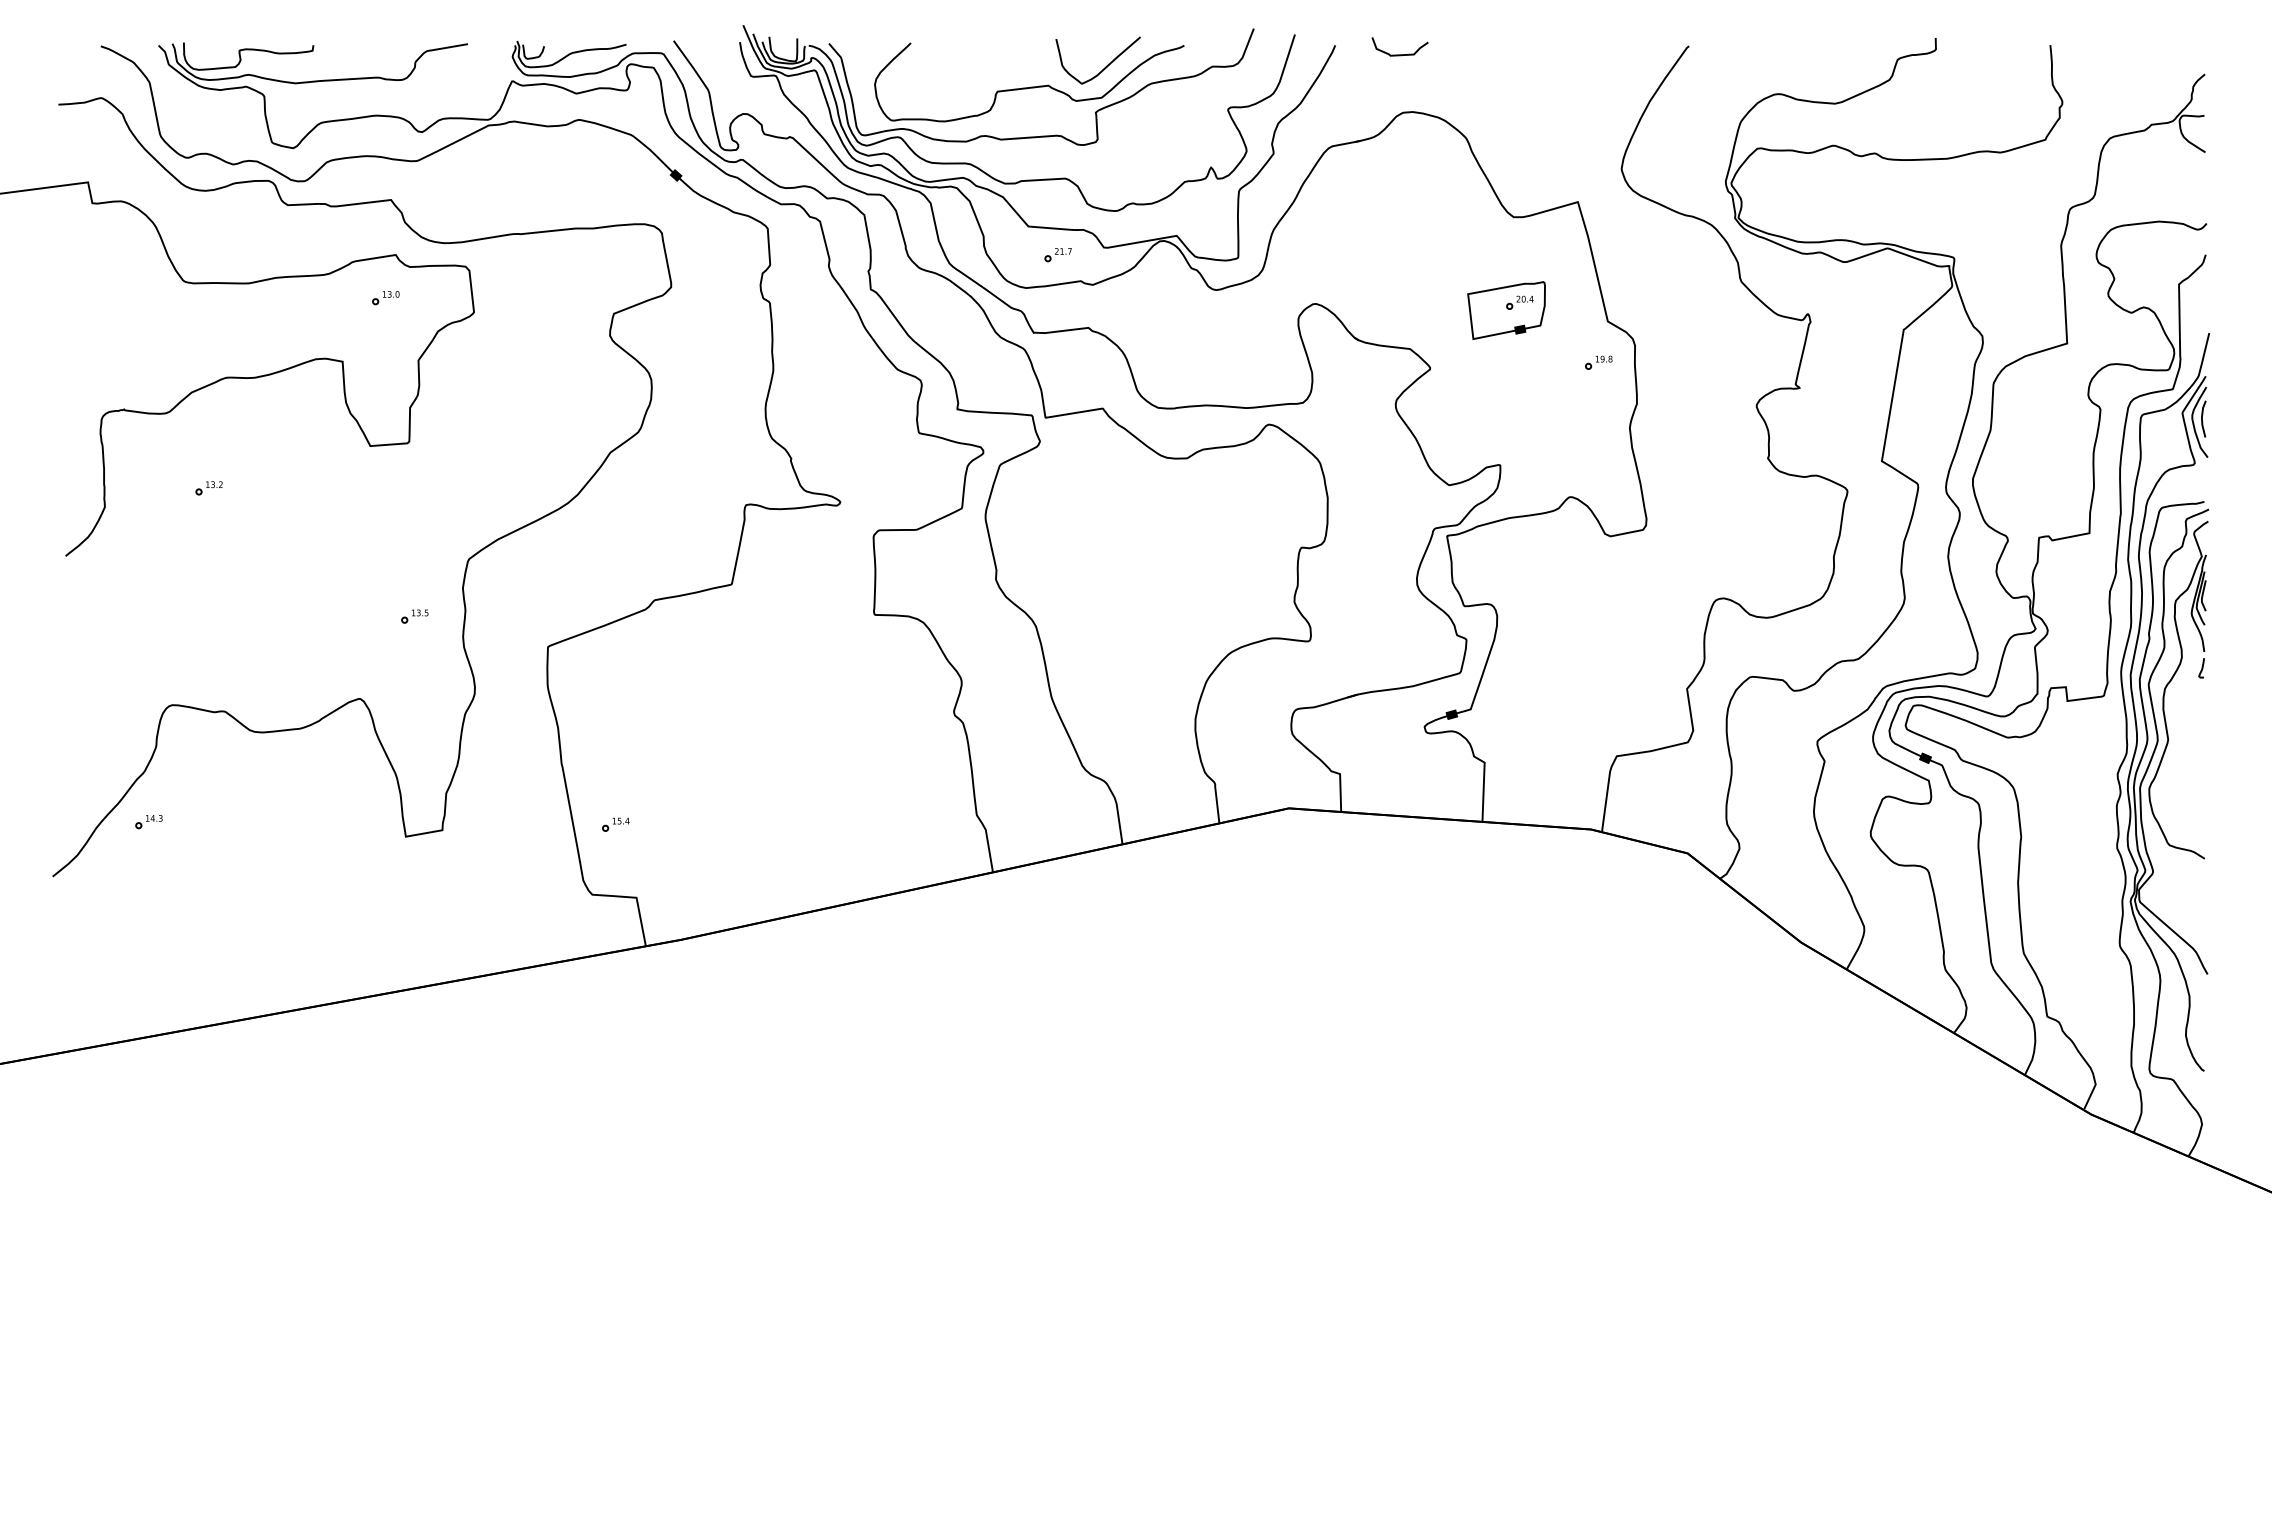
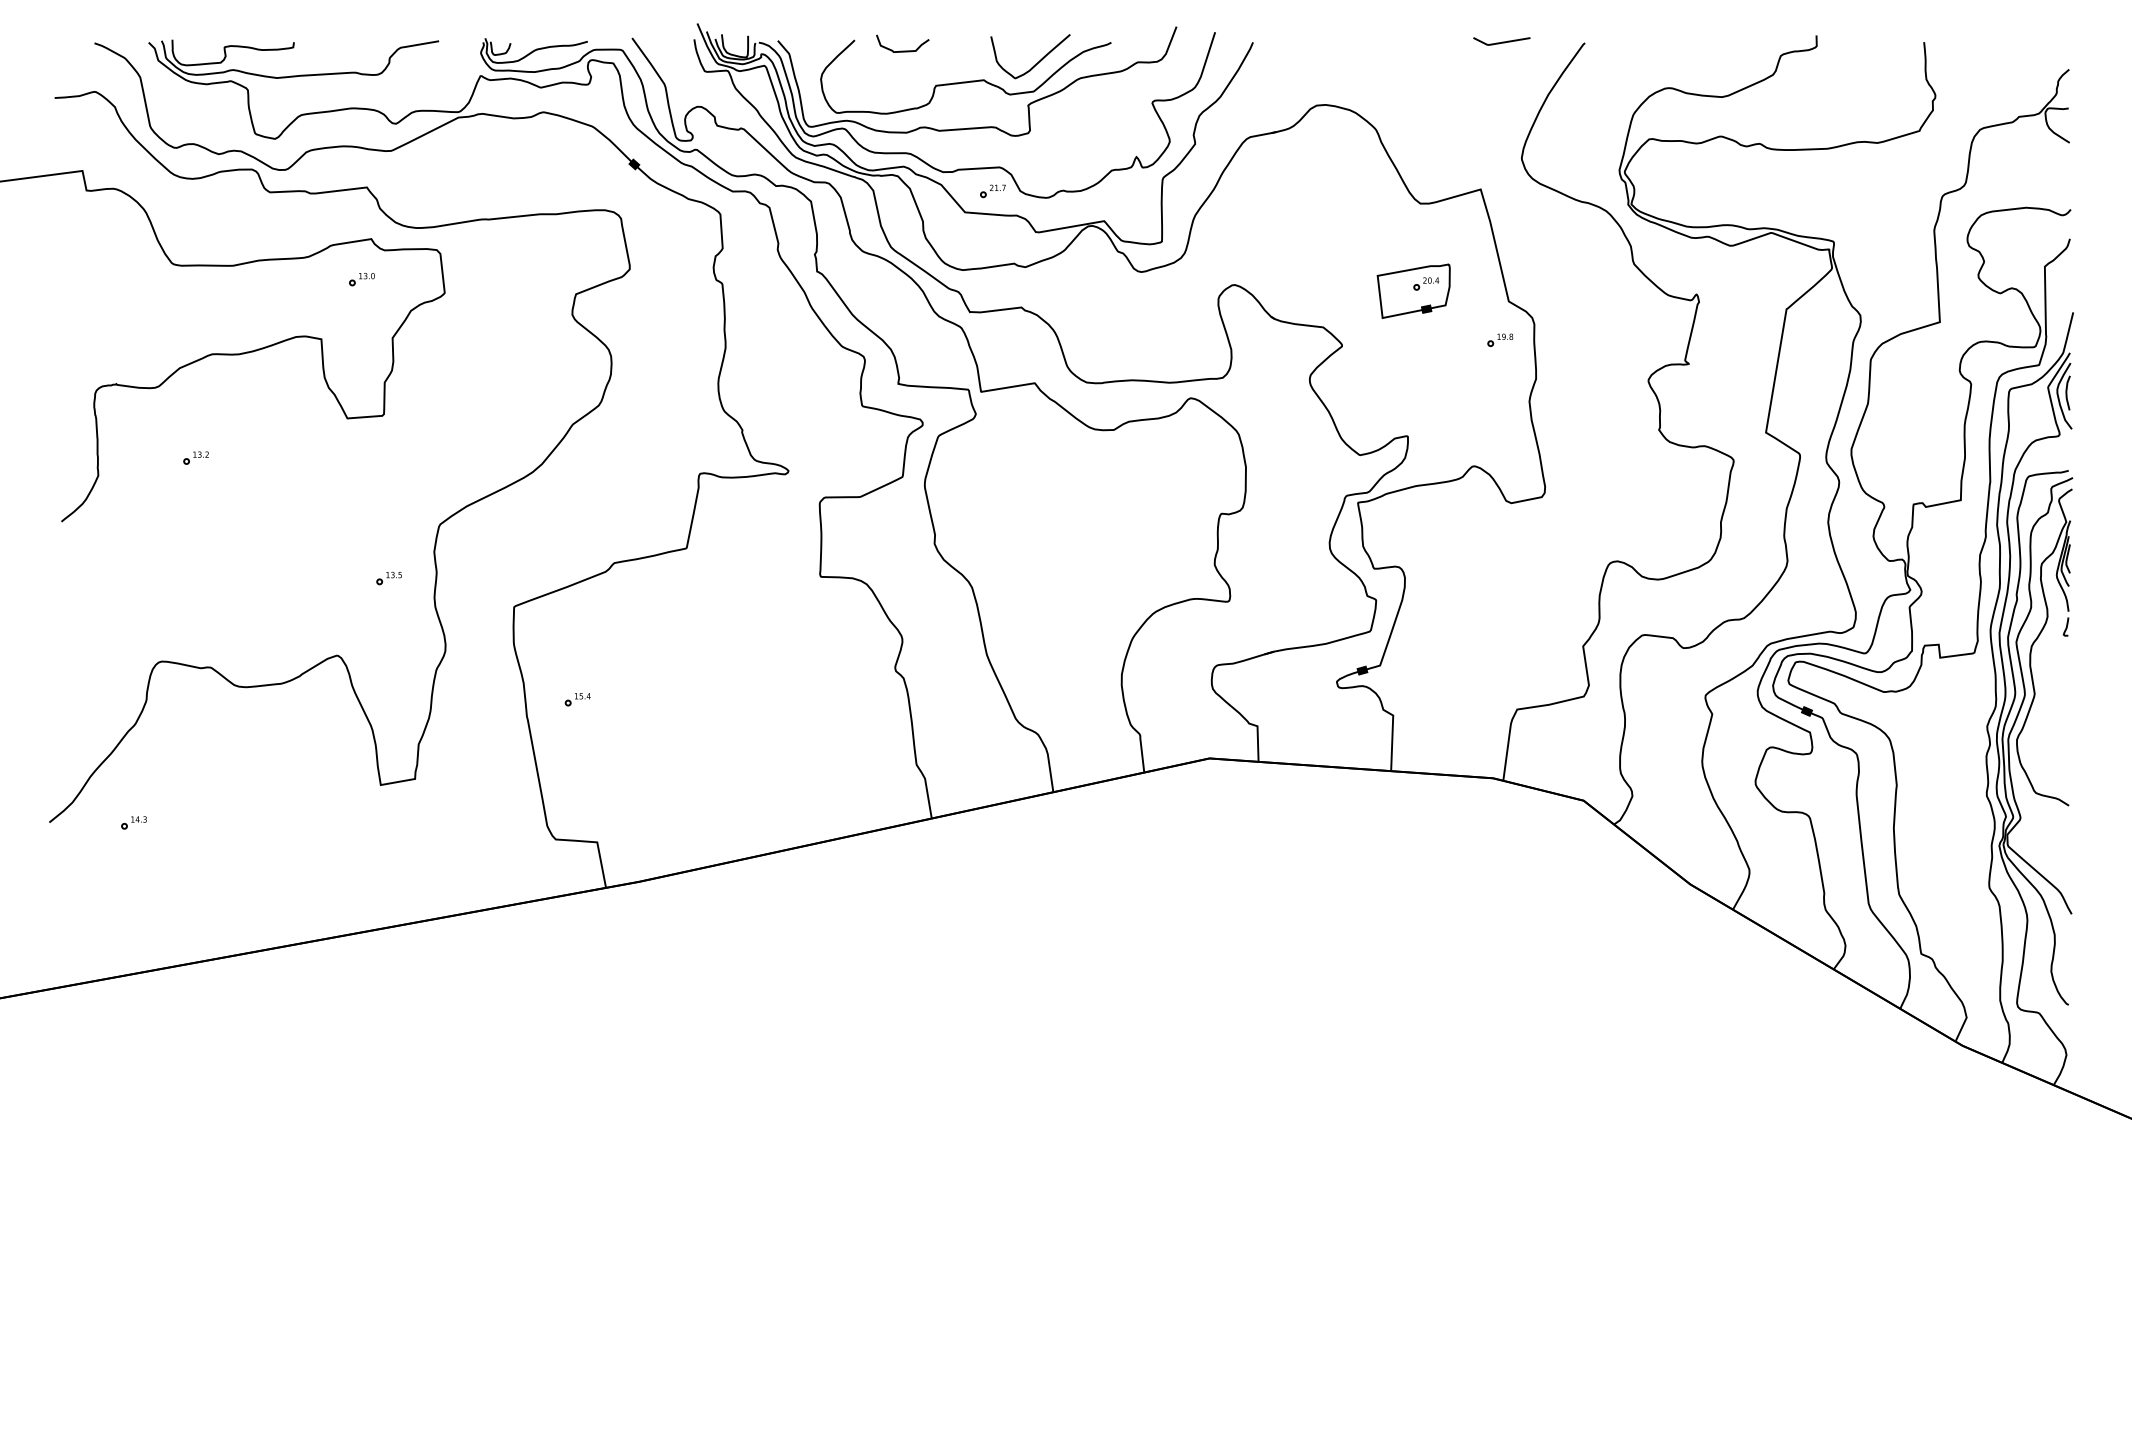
line: (1600, 44) -> (1501, 41), added
curve: (1399, 54) -> (902, 50), moved
part: (1057, 255) -> (992, 191), moved
part: (148, 822) -> (133, 823), moved
part: (615, 824) -> (577, 699), moved

